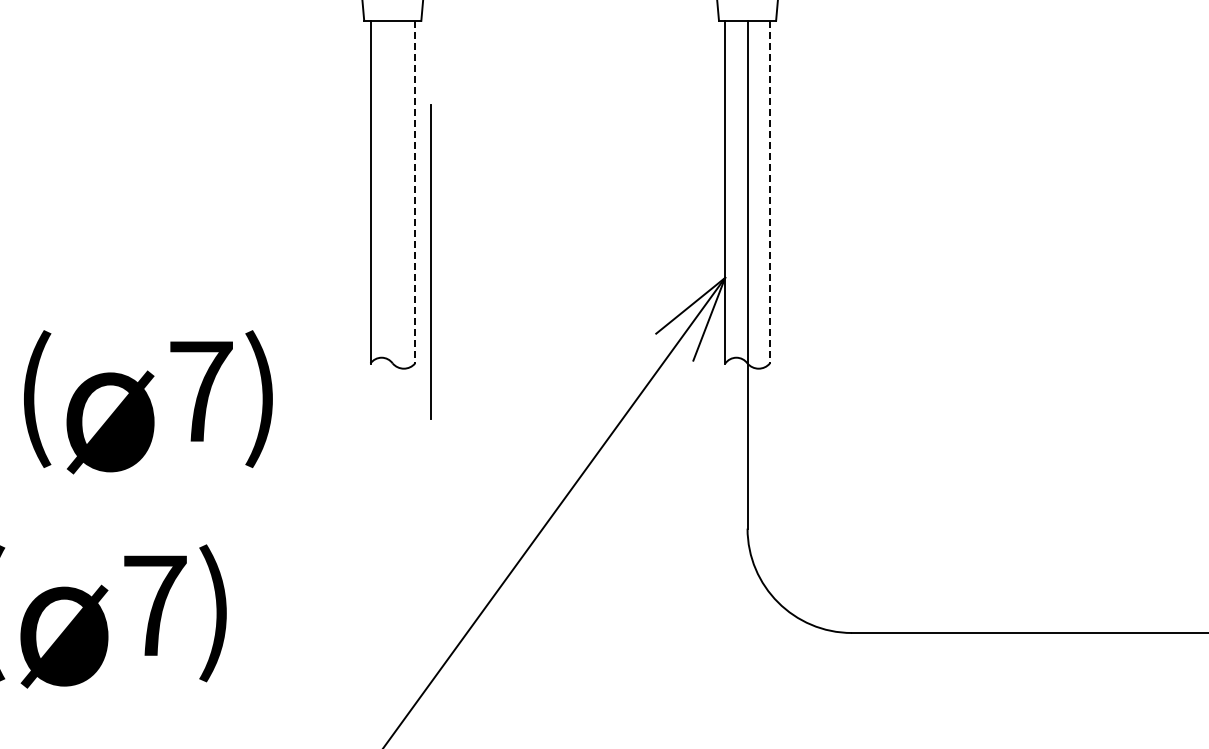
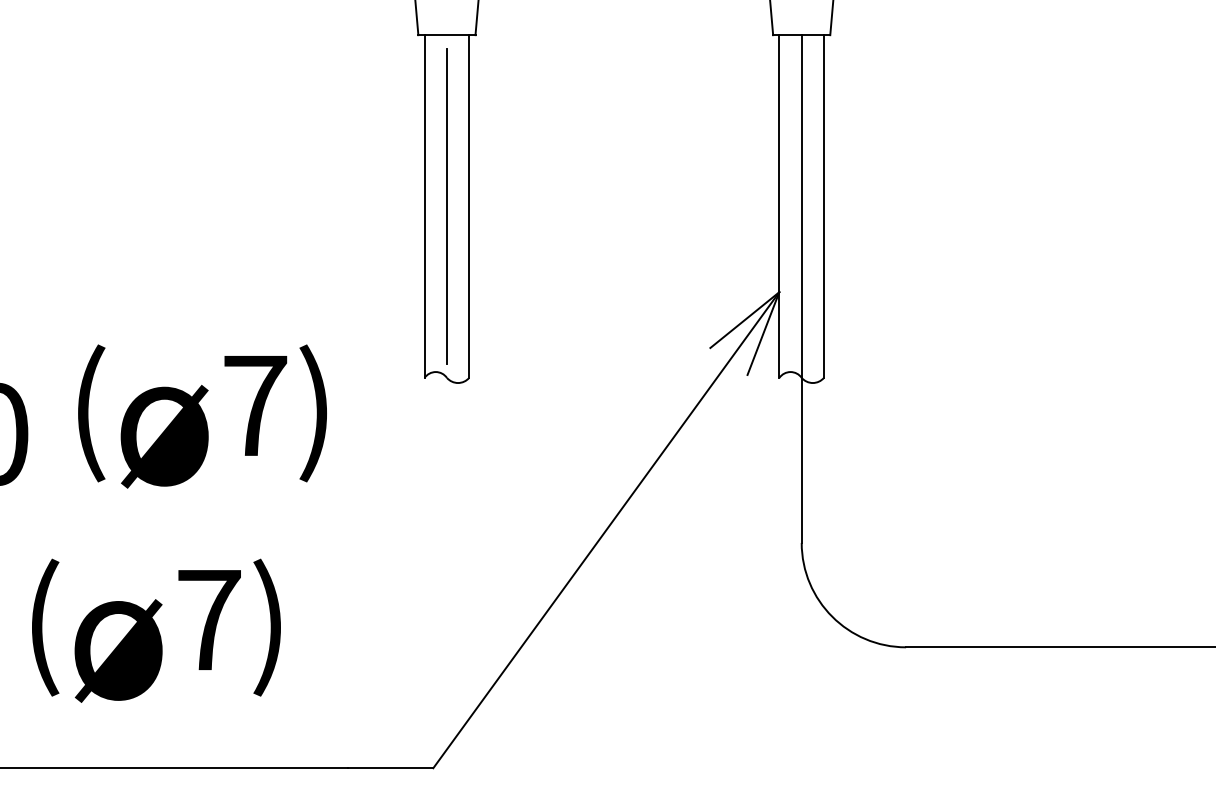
line: (415, 193) -> (469, 207), dashed -> solid
line: (769, 193) -> (823, 207), dashed -> solid
line: (430, 262) -> (446, 206), moved

